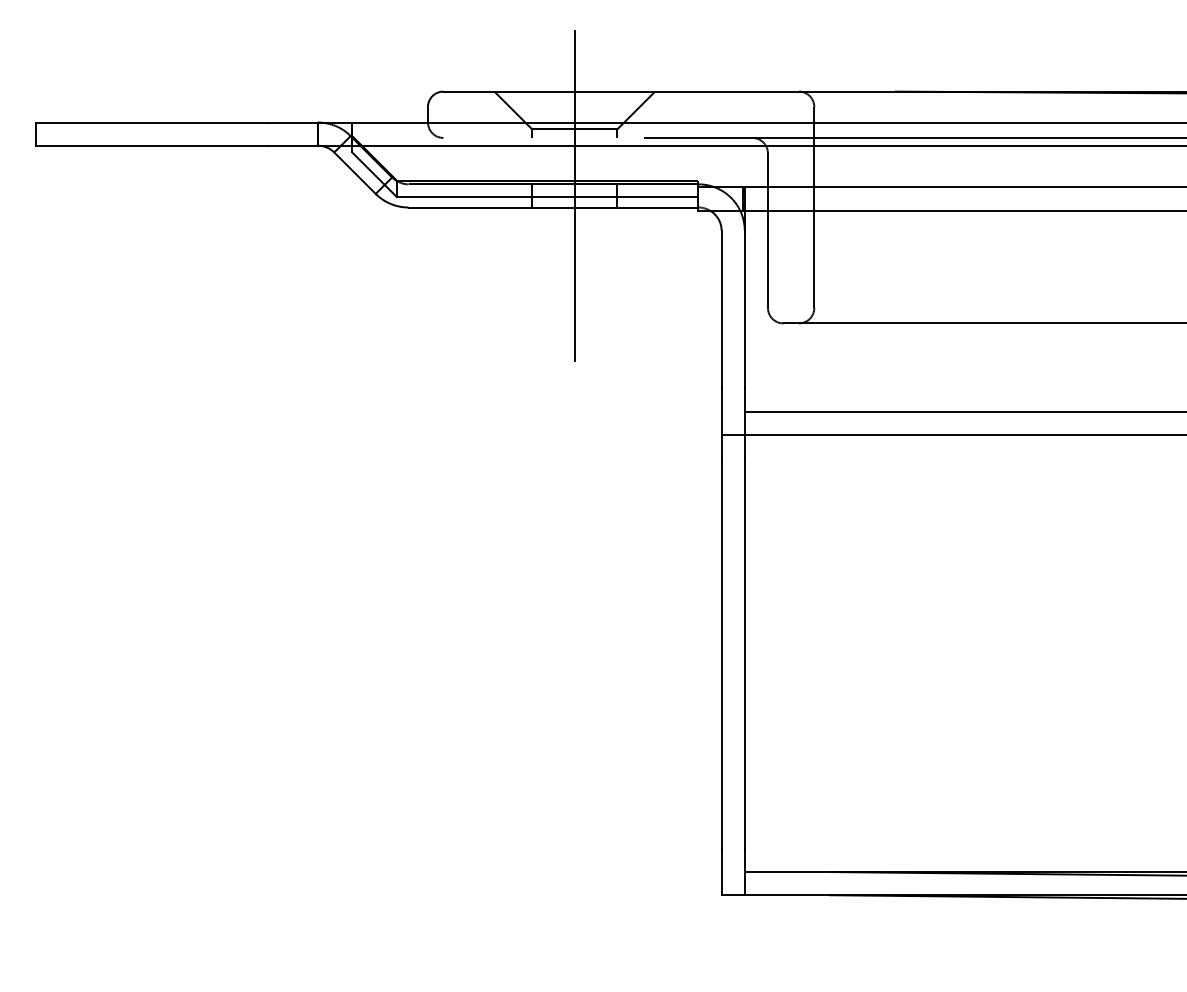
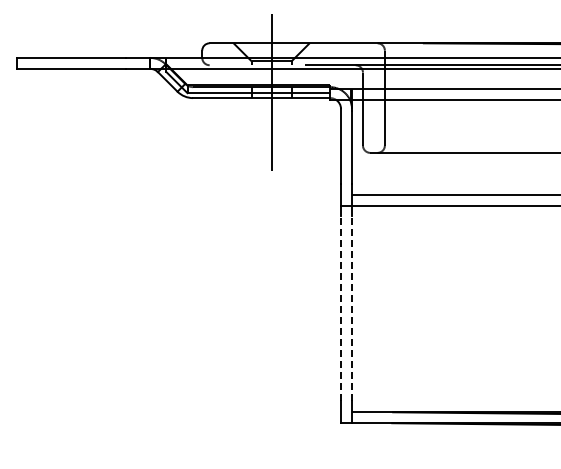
line: (722, 652) -> (341, 308), solid -> dashed
line: (745, 652) -> (352, 308), solid -> dashed

